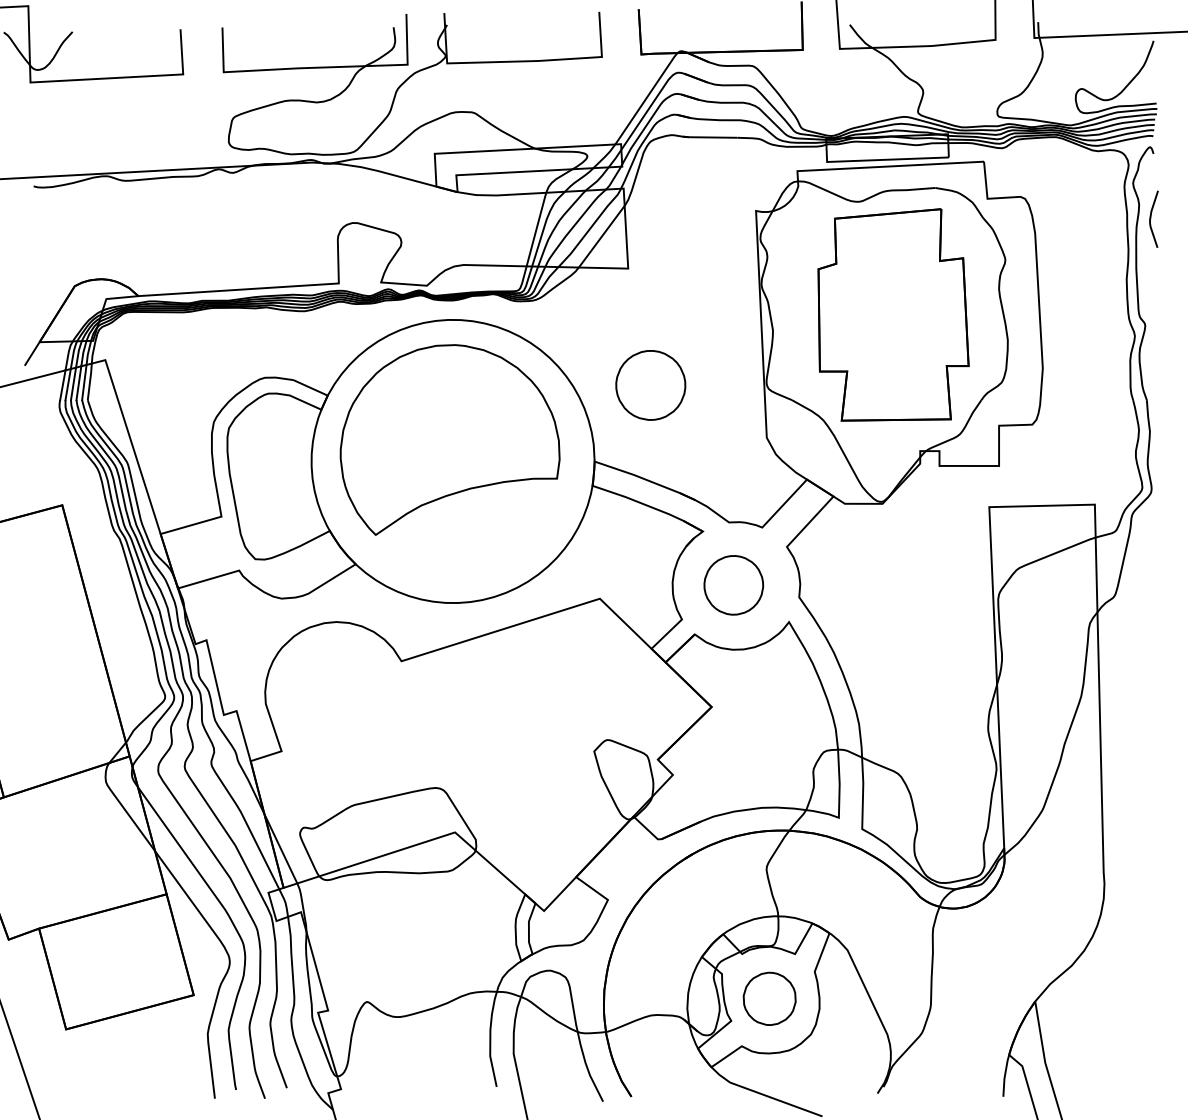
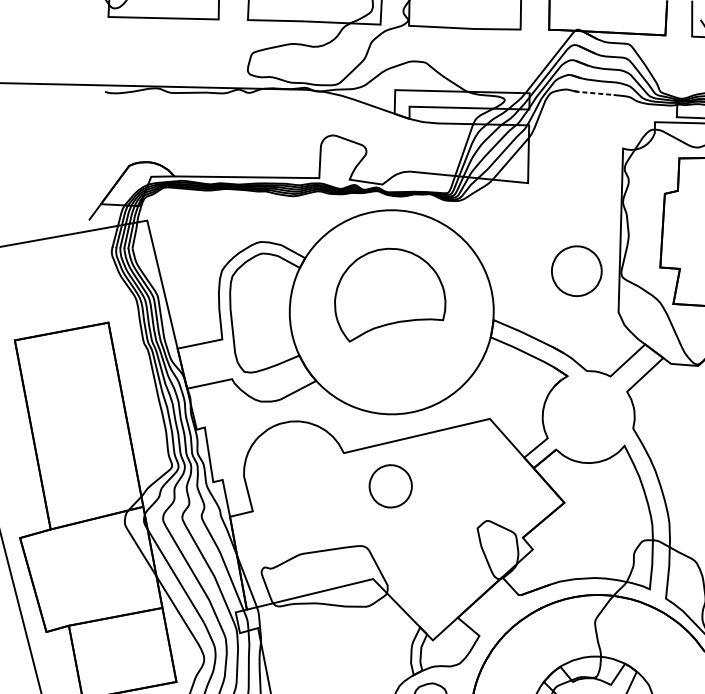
line: (709, 137) -> (593, 93), solid -> dashed
part: (650, 385) -> (576, 271), moved
part: (449, 439) -> (390, 296), size x0.7
part: (733, 585) -> (390, 486), moved

